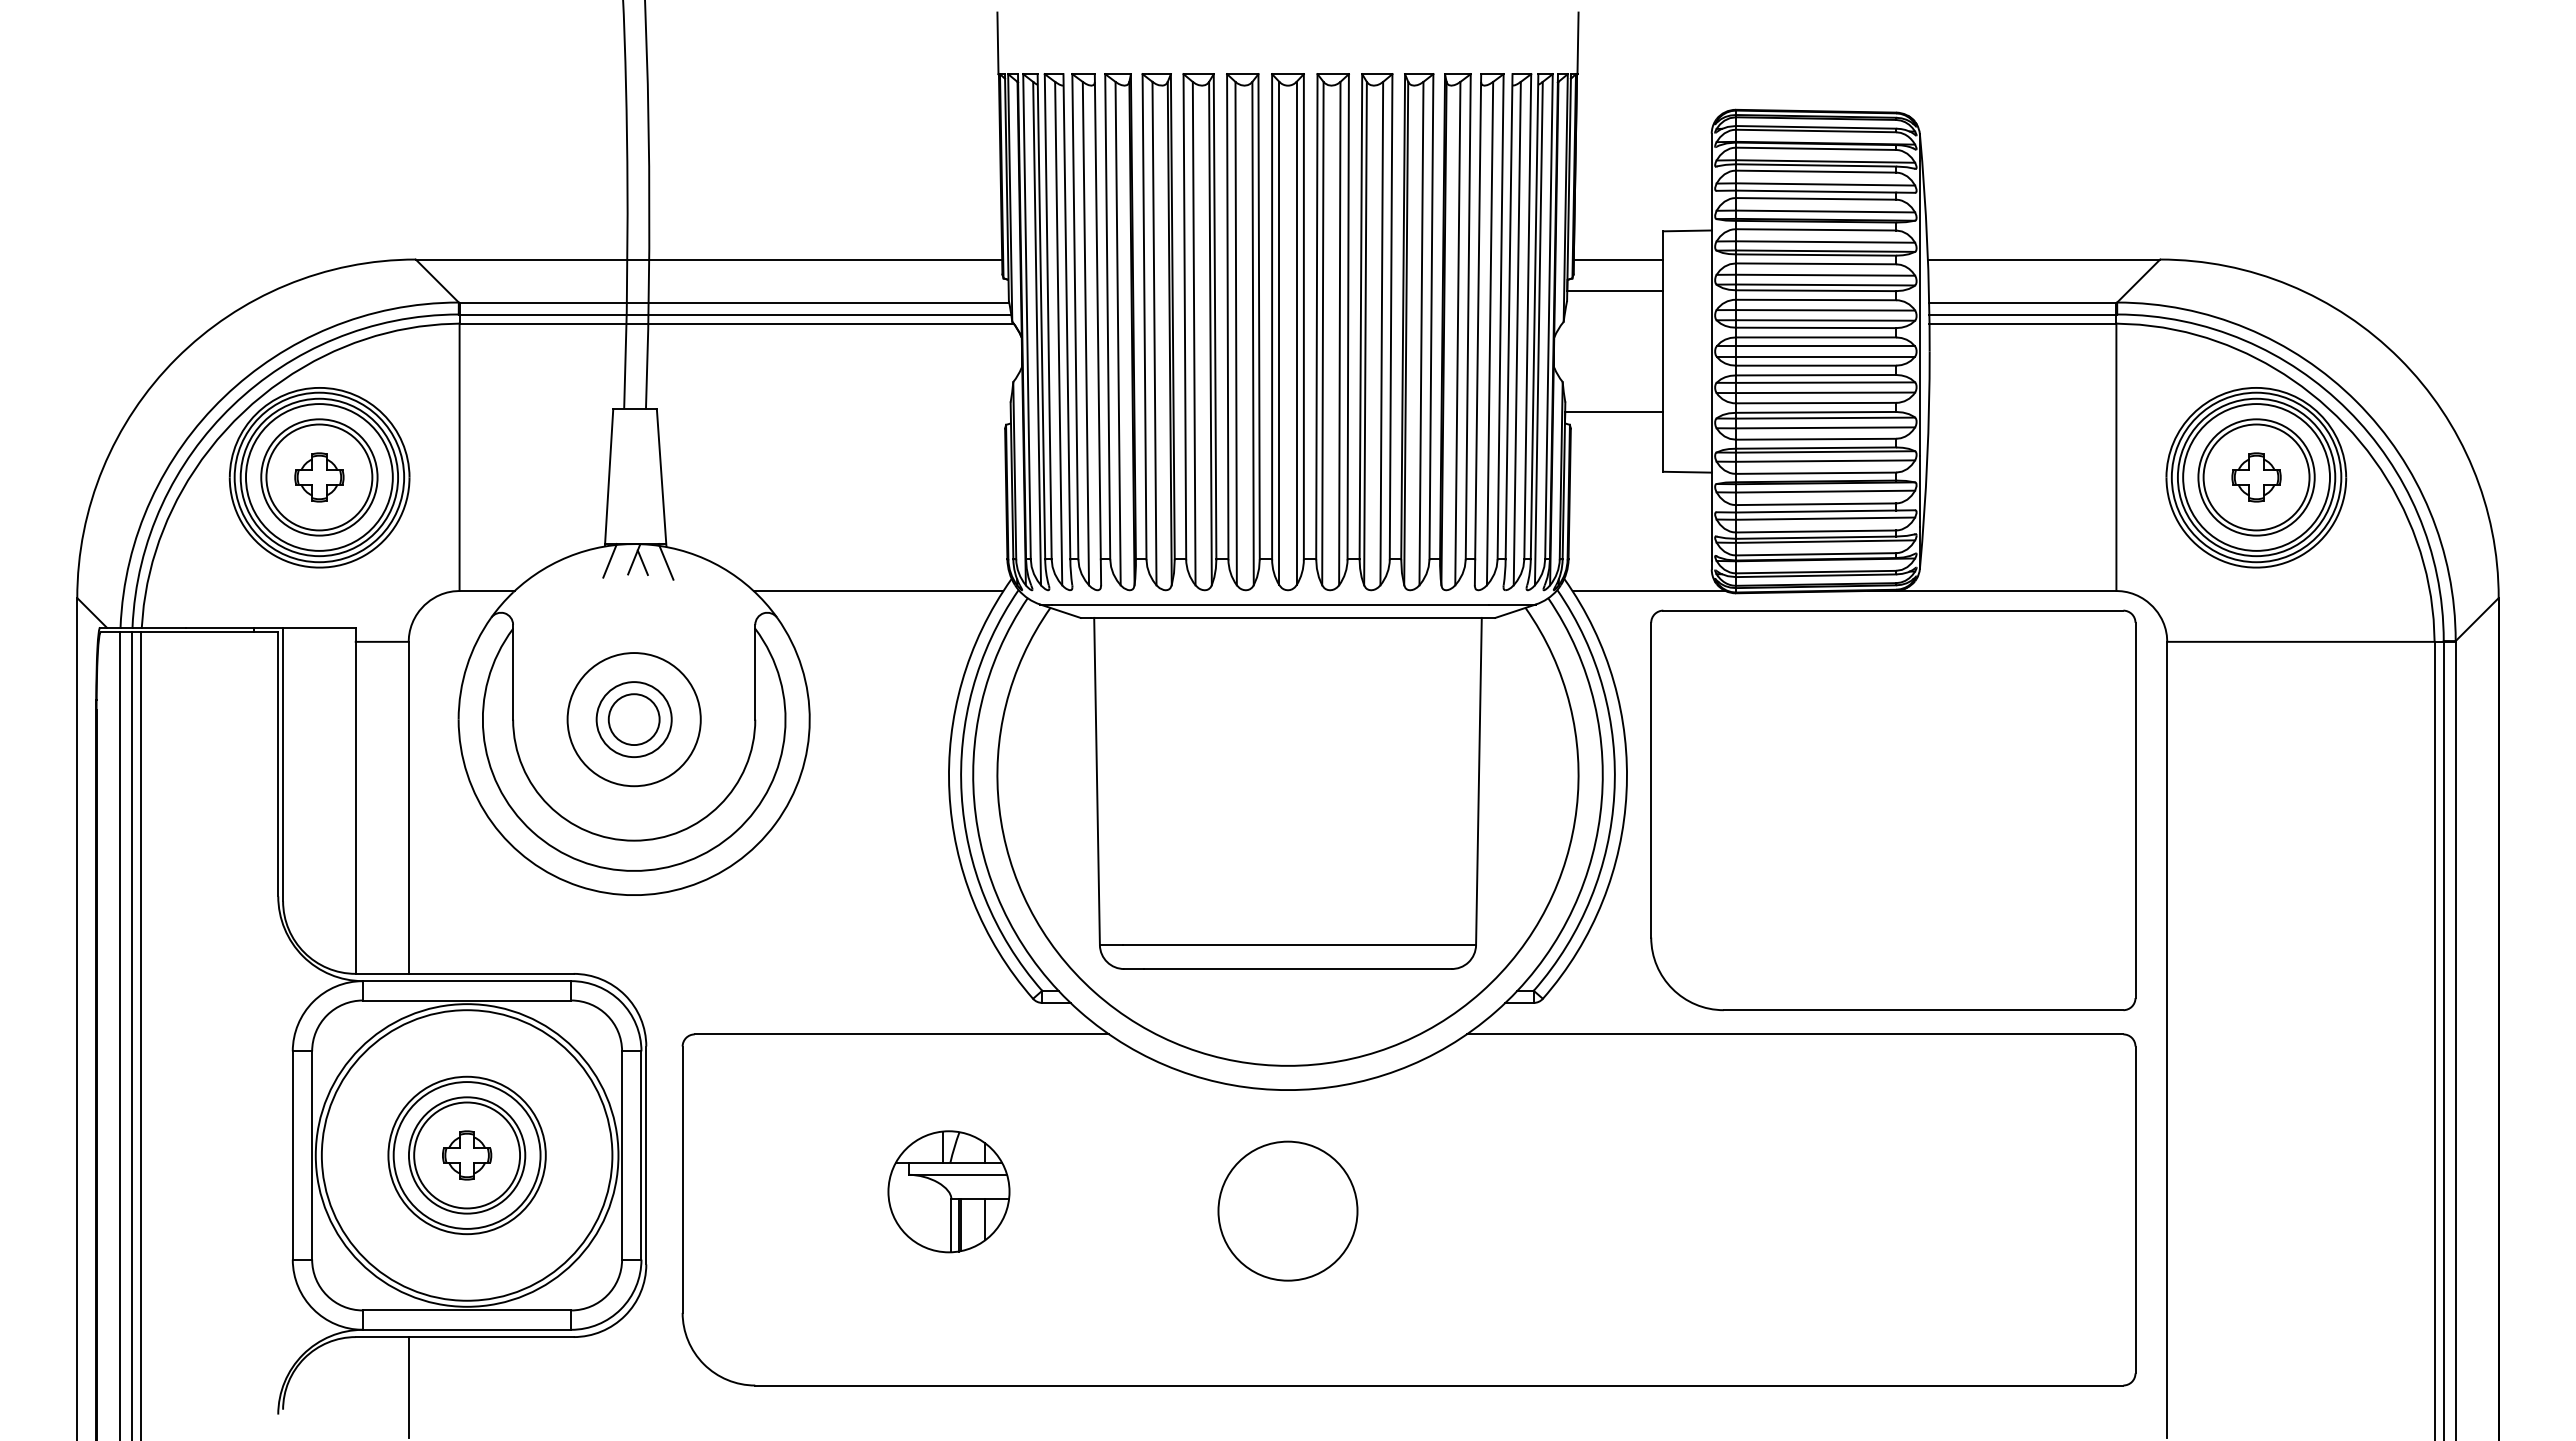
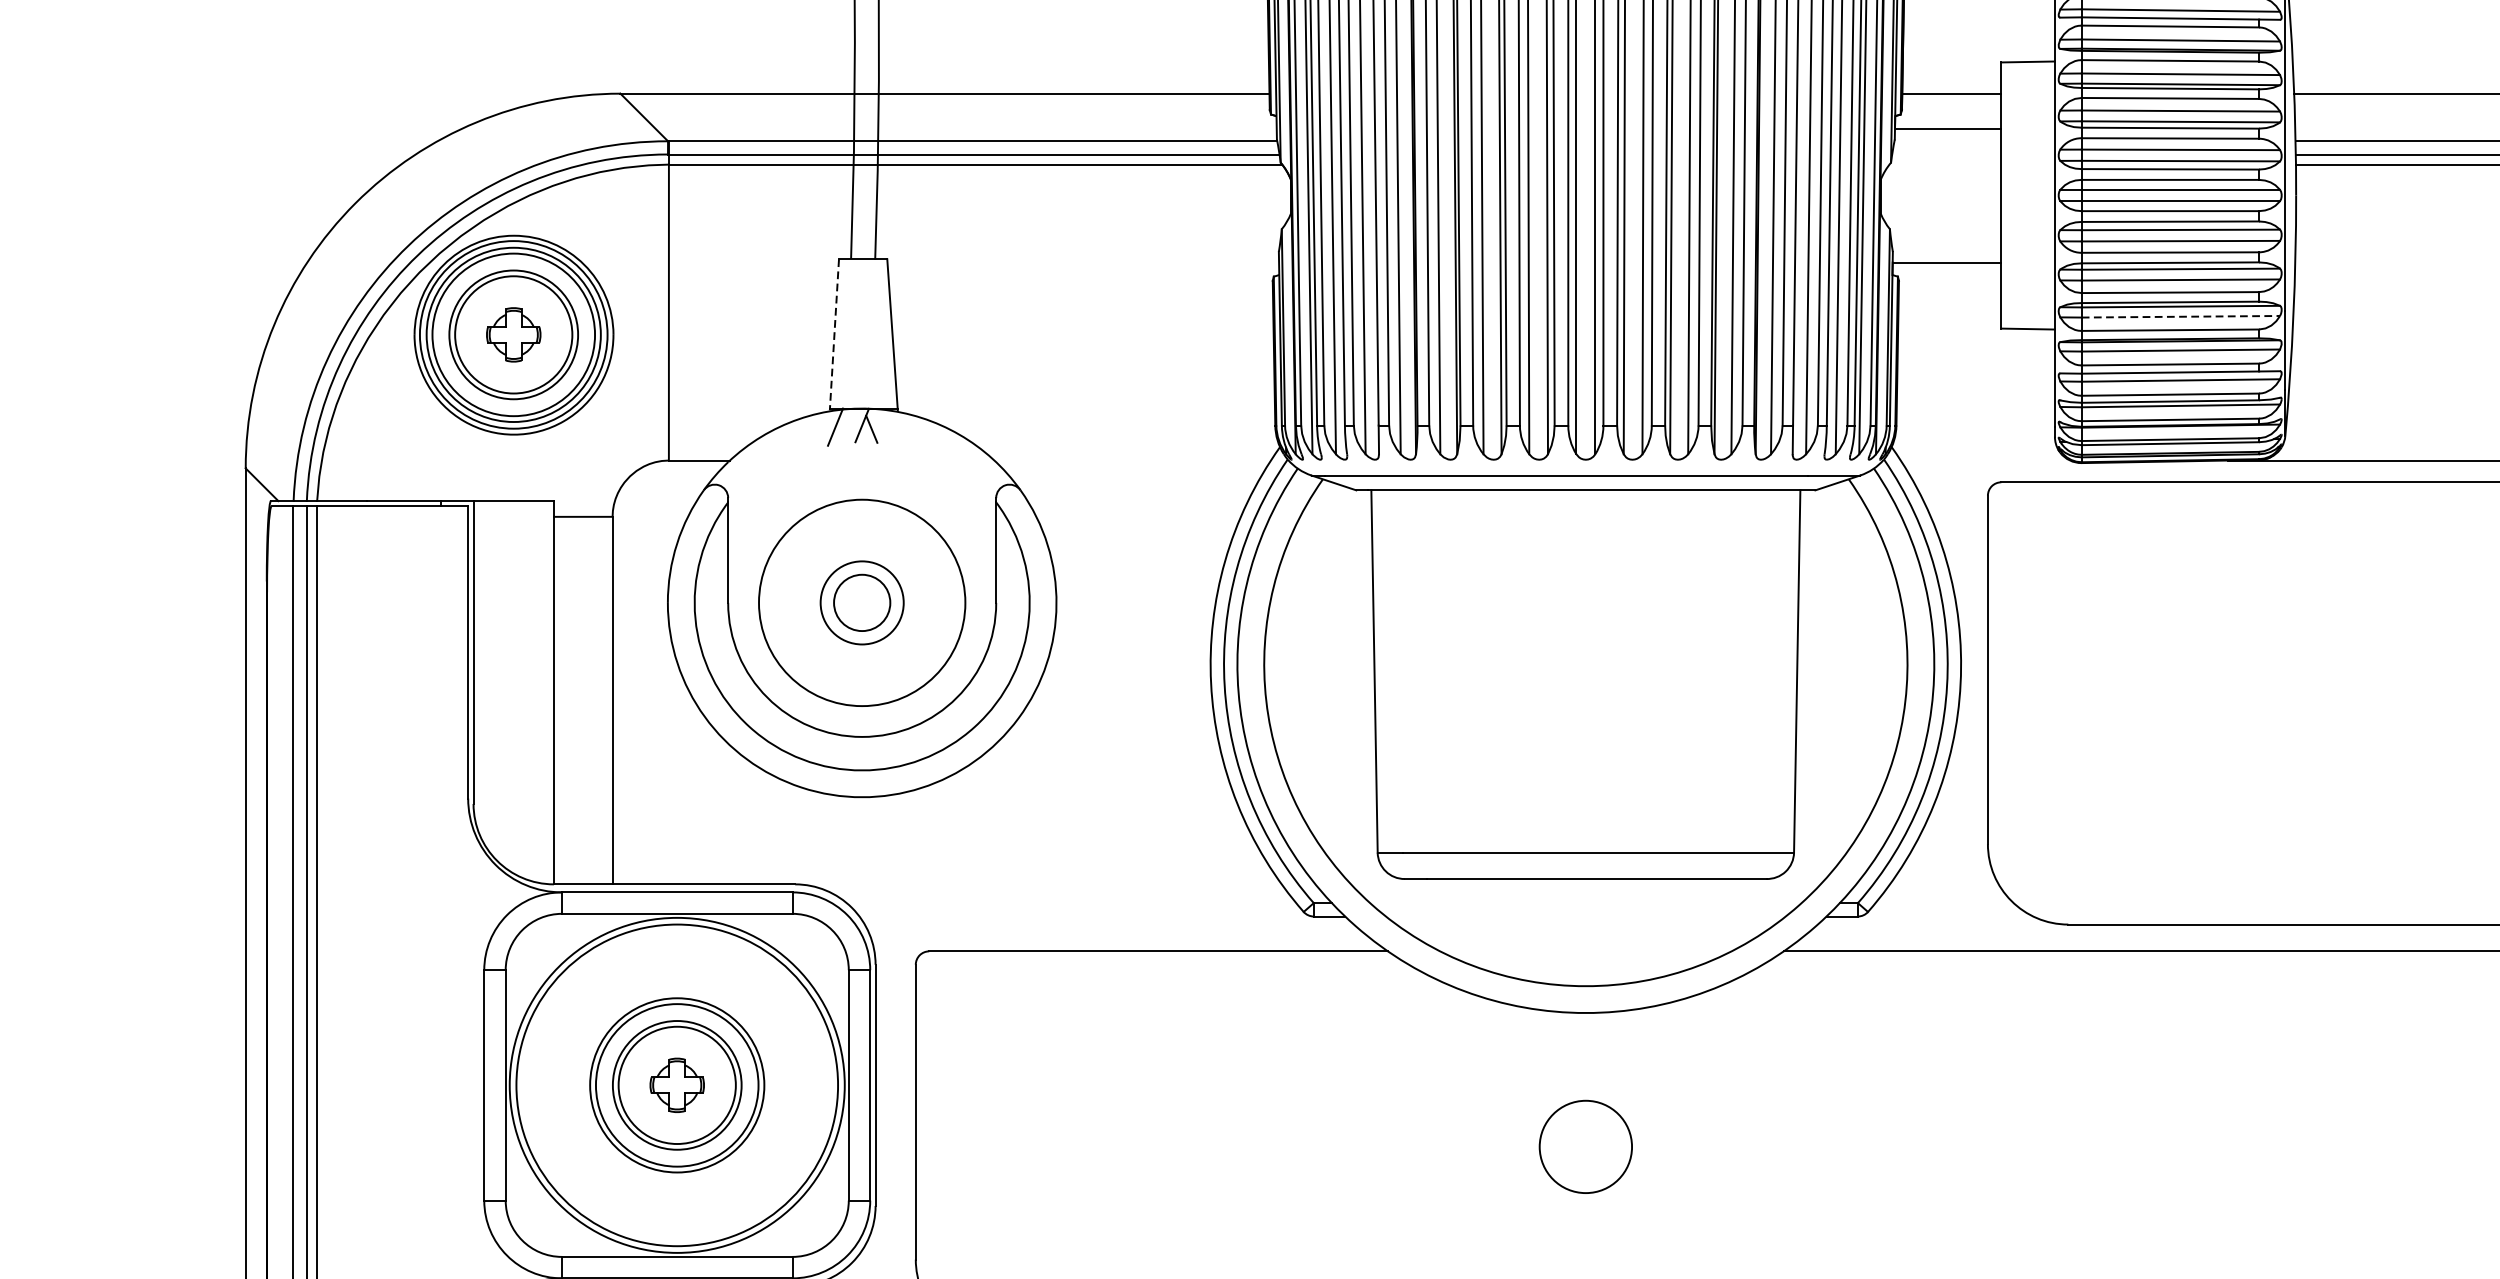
line: (1825, 461) -> (2180, 317), solid -> dashed
line: (609, 477) -> (834, 334), solid -> dashed
line: (665, 561) -> (896, 427), removed
line: (878, 590) -> (1132, 460), removed
line: (1648, 590) -> (1984, 460), removed
circle: (633, 719) -> (861, 602), size x1.4
part: (948, 1191) -> (1210, 1125), removed
circle: (1287, 1210) -> (1585, 1146), size x0.6

